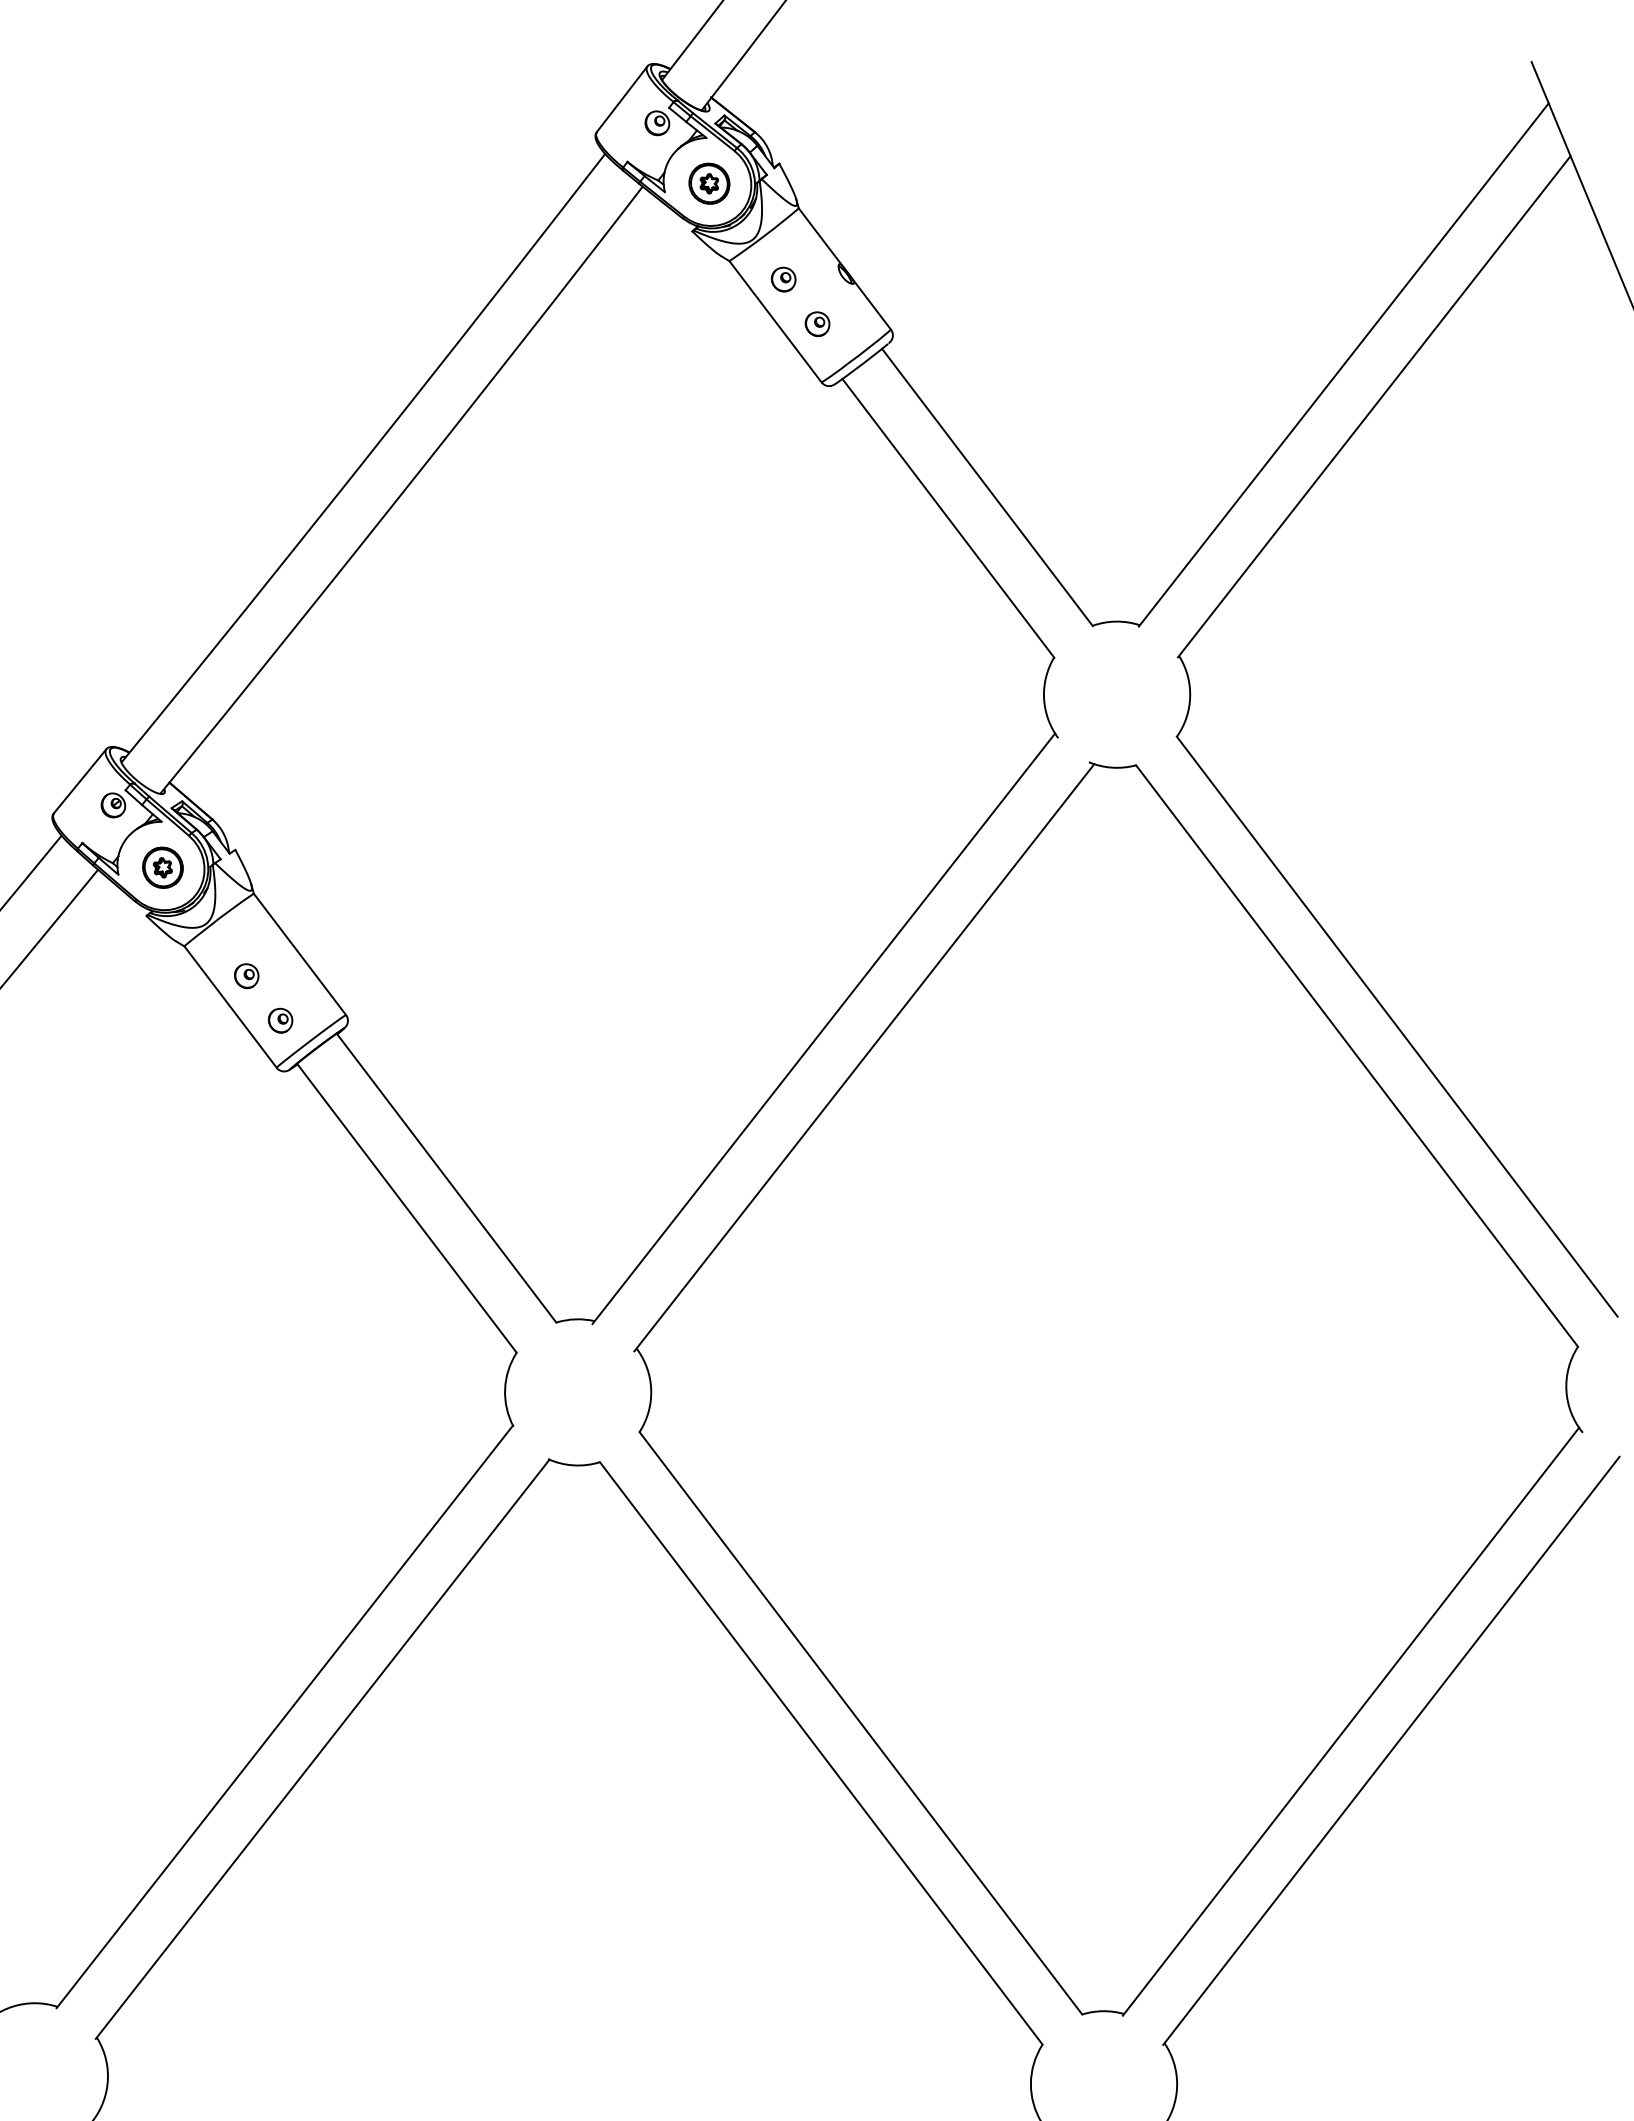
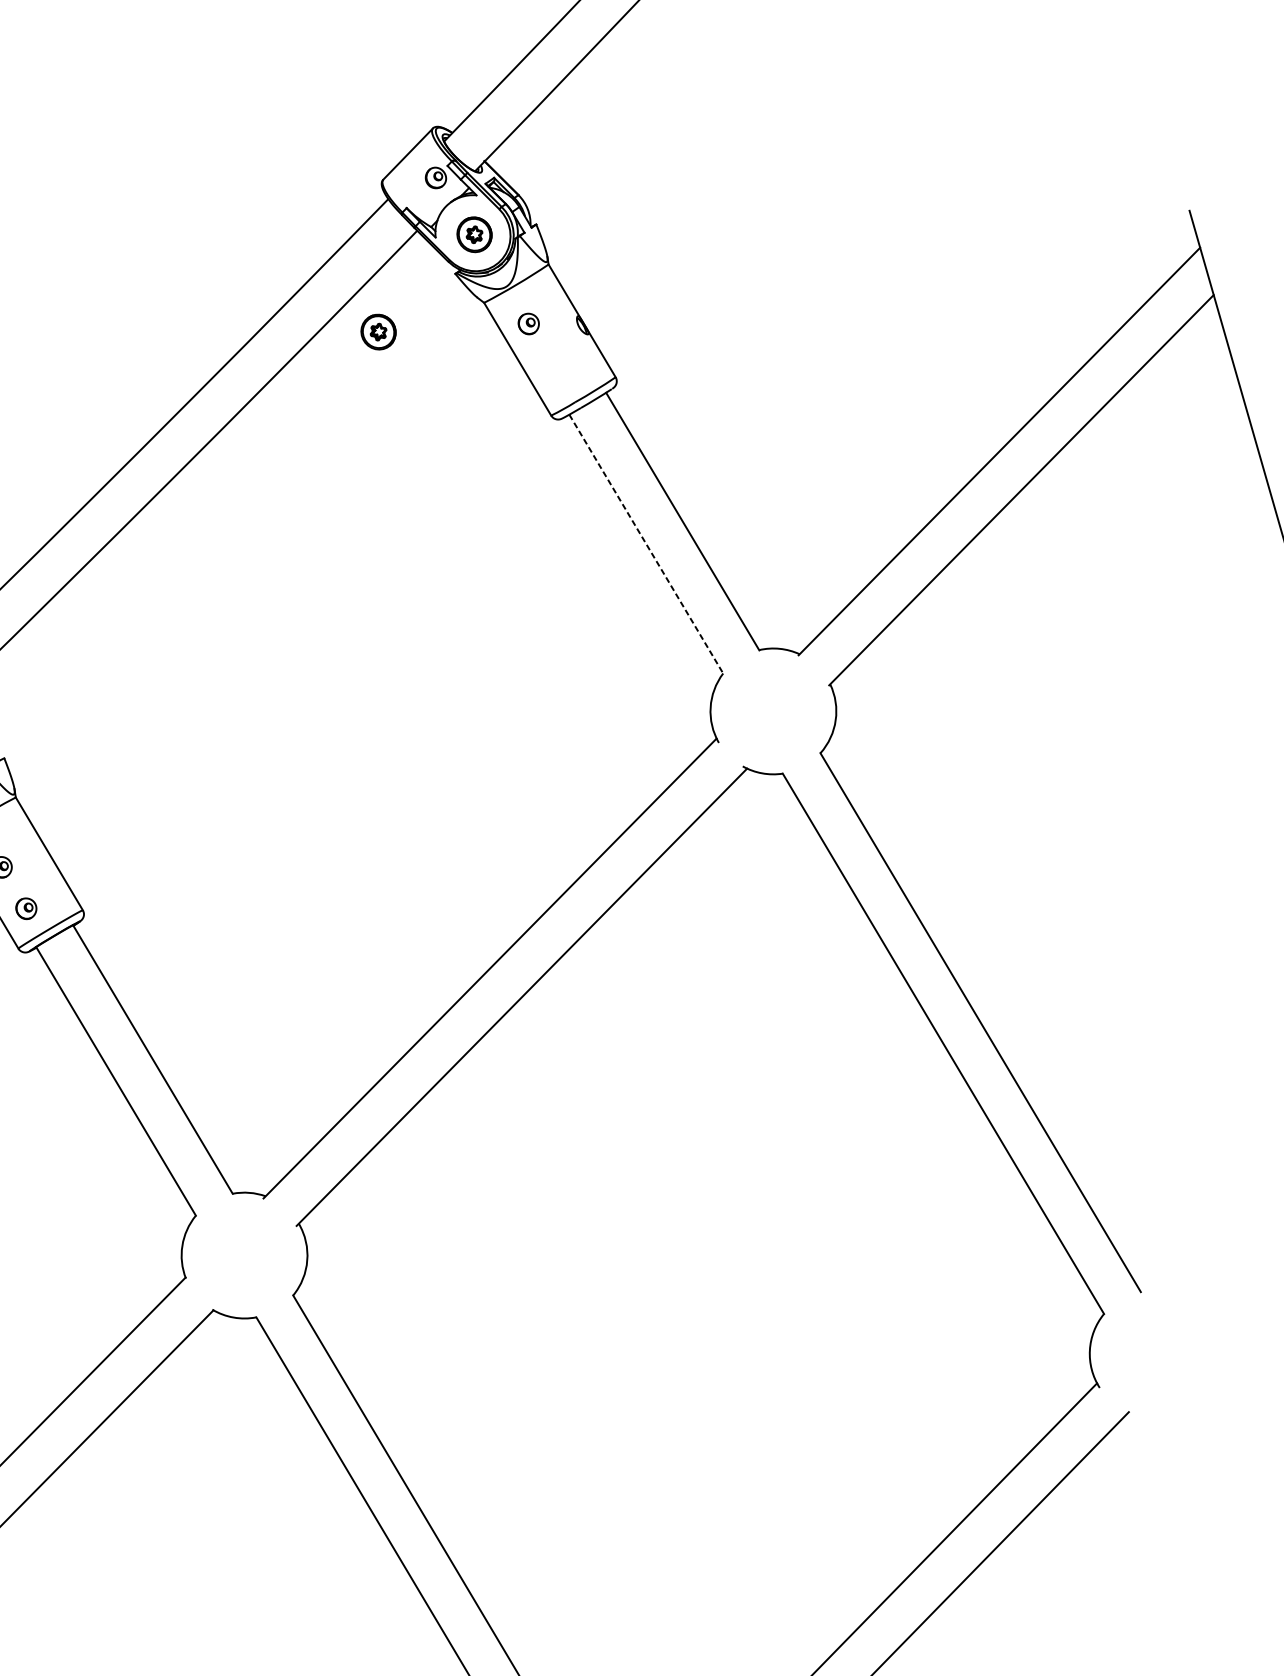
part: (611, 308) -> (378, 331), added
part: (817, 324) -> (553, 365), removed
line: (948, 518) -> (646, 544), solid -> dashed

